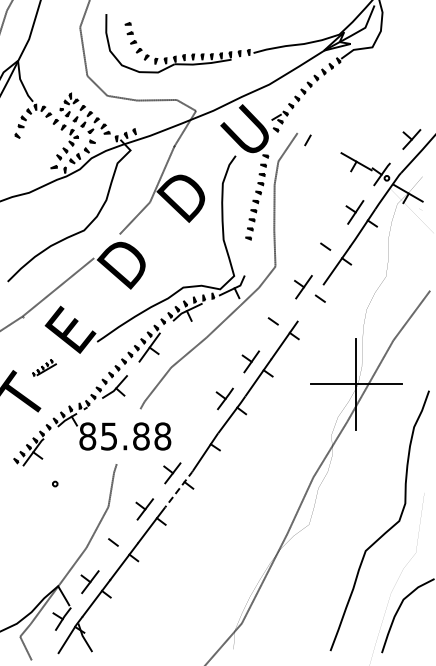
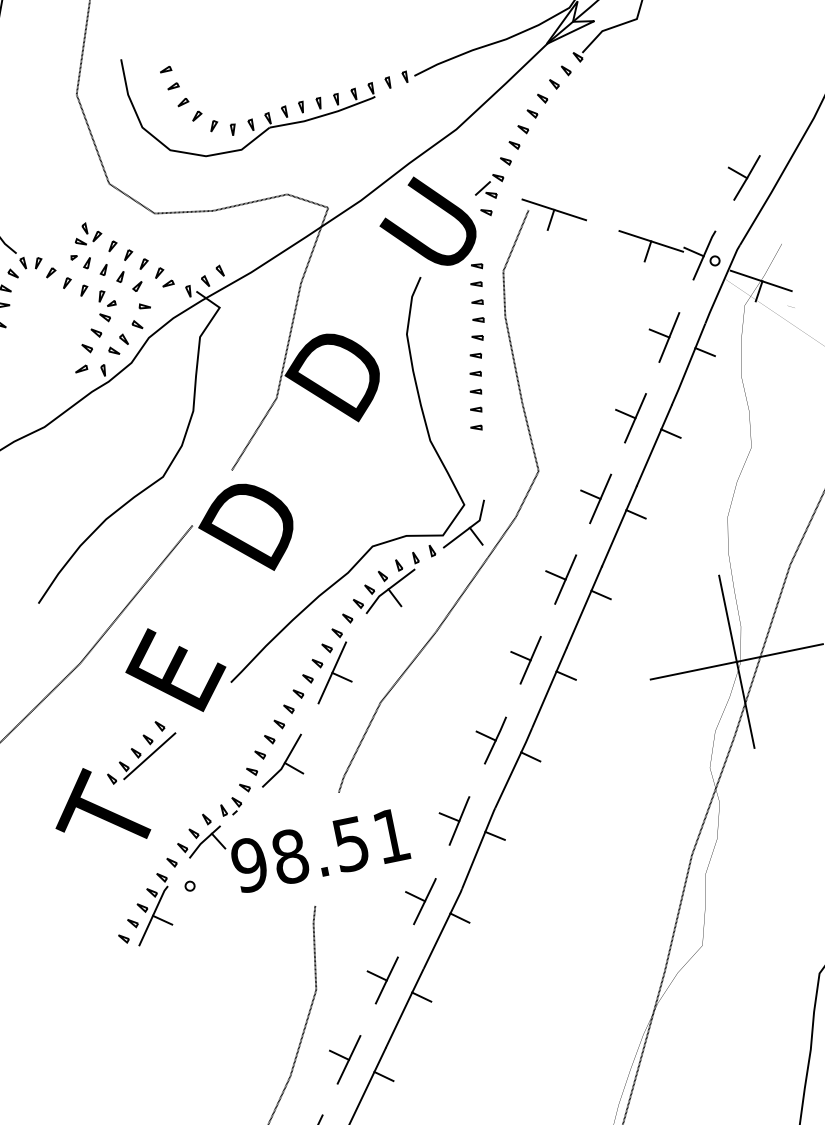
line: (310, 135) -> (553, 209), added
line: (329, 249) -> (634, 417), added
line: (310, 302) -> (618, 525), added
line: (277, 324) -> (564, 579), added
part: (44, 367) -> (141, 751), size x1.67
part: (197, 435) -> (456, 820), added
text: (125, 436) -> (321, 850), 85.88 -> 98.51
part: (55, 483) -> (190, 885), moved
line: (179, 488) -> (443, 927), dashed -> solid
line: (117, 545) -> (348, 1059), added

